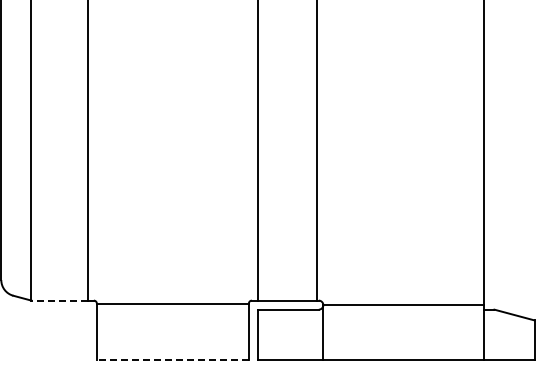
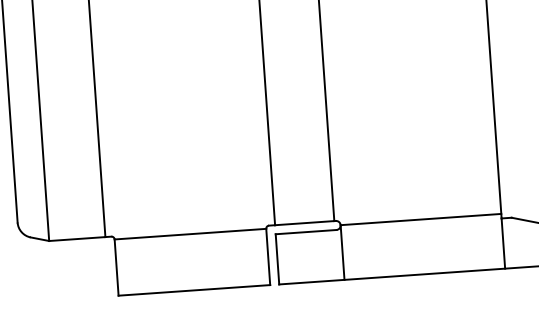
line: (59, 300) -> (77, 238), dashed -> solid
line: (172, 359) -> (193, 289), dashed -> solid

